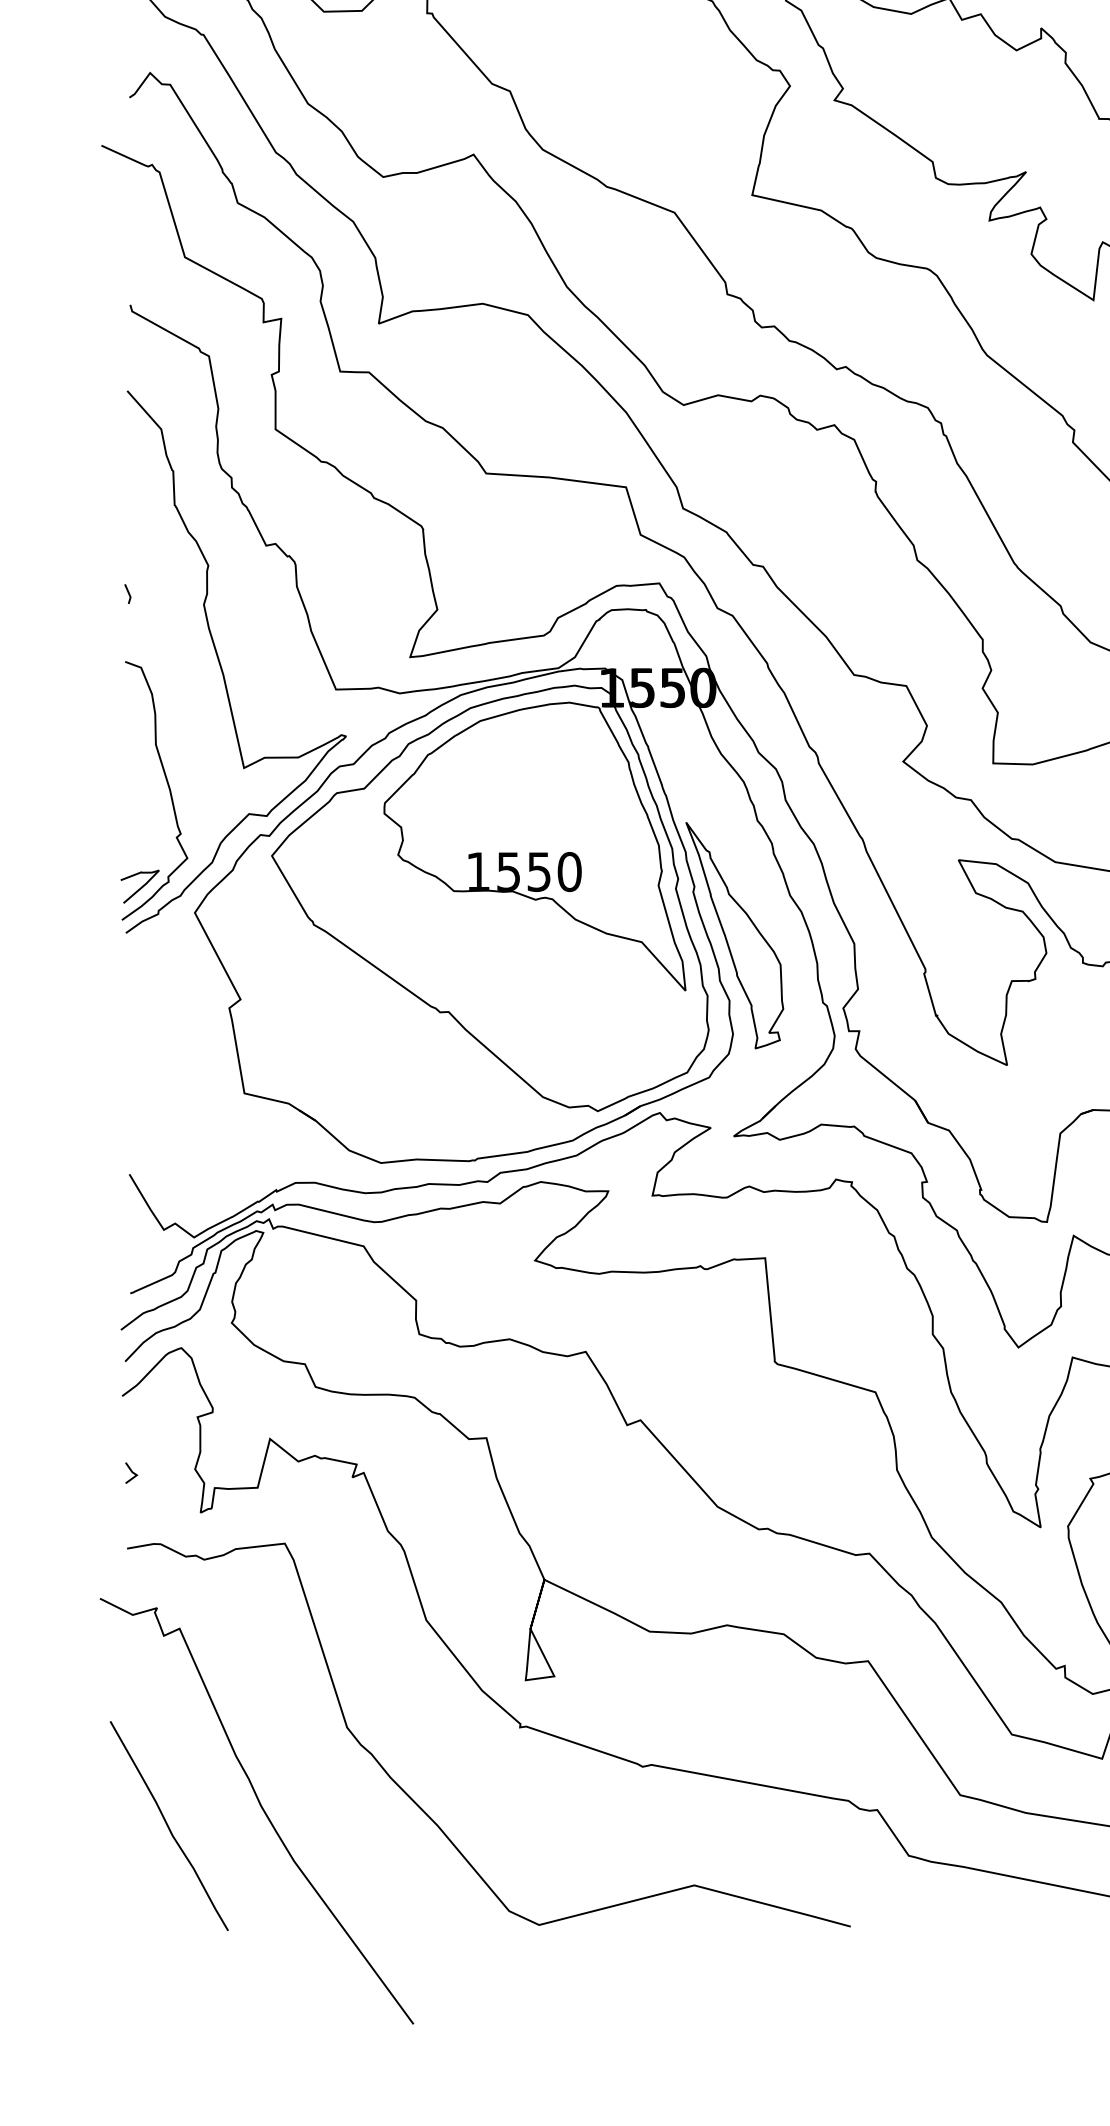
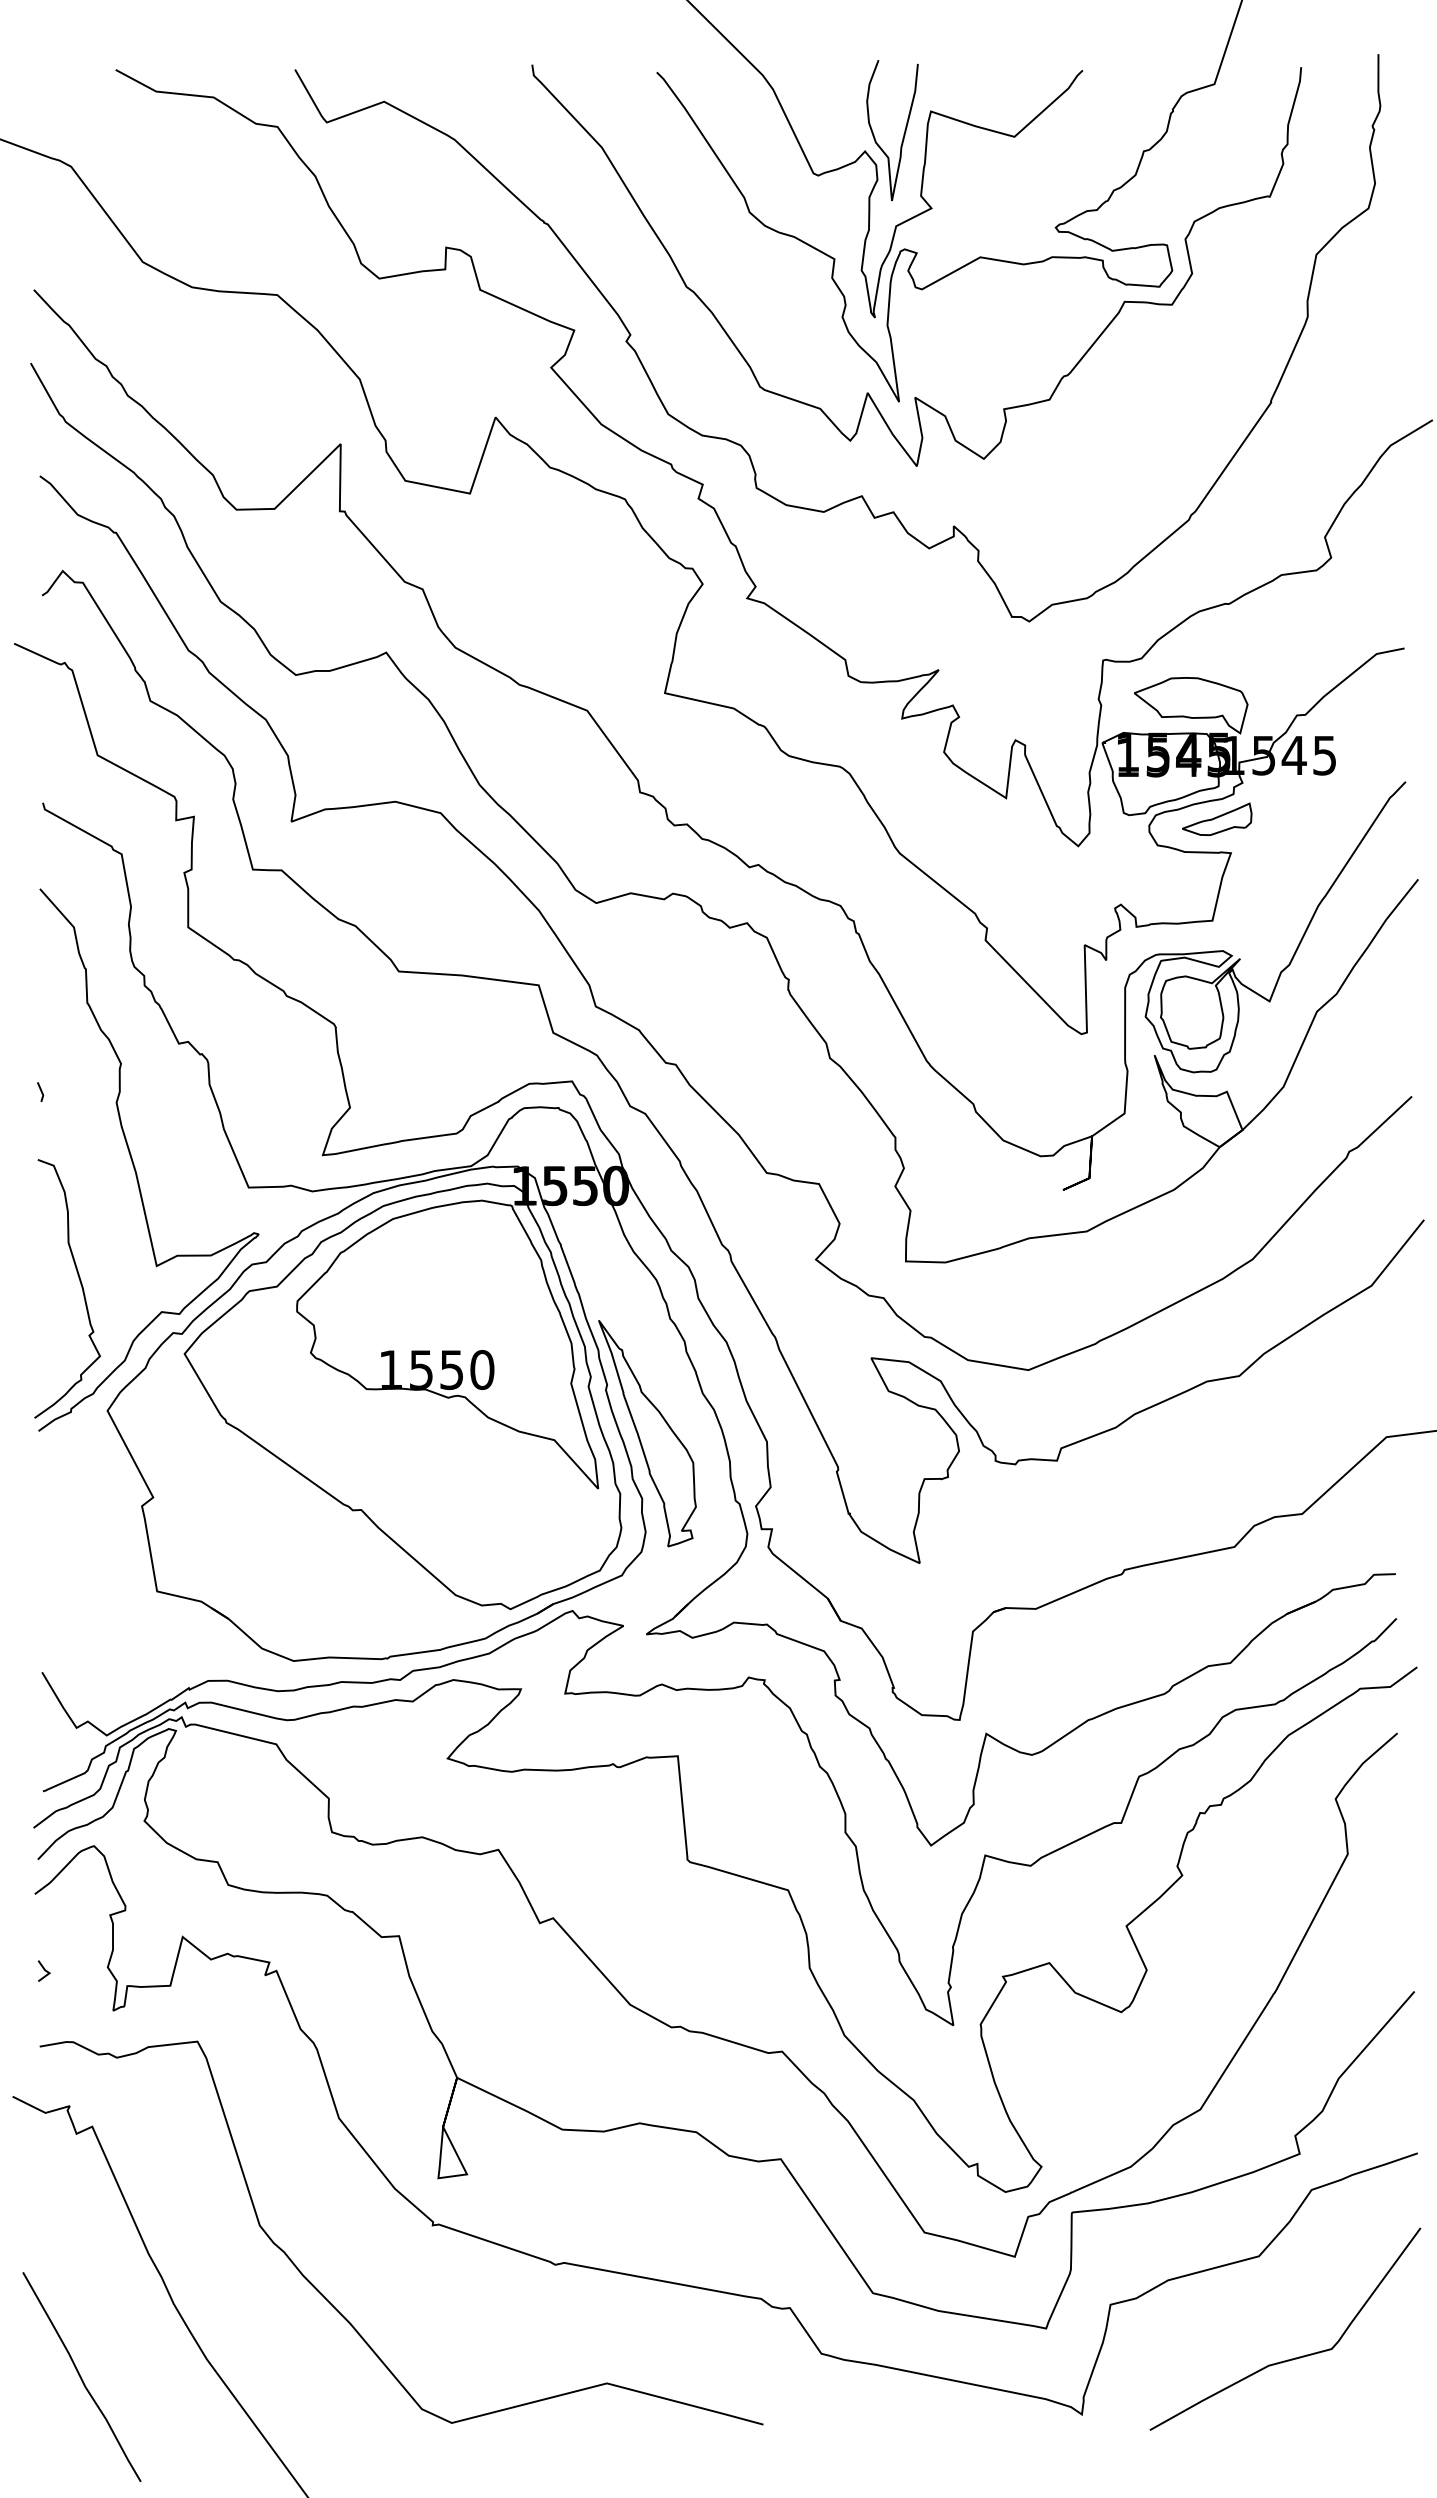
curve: (139, 887) -> (52, 1385), removed
curve: (168, 1826) -> (81, 2377), moved

